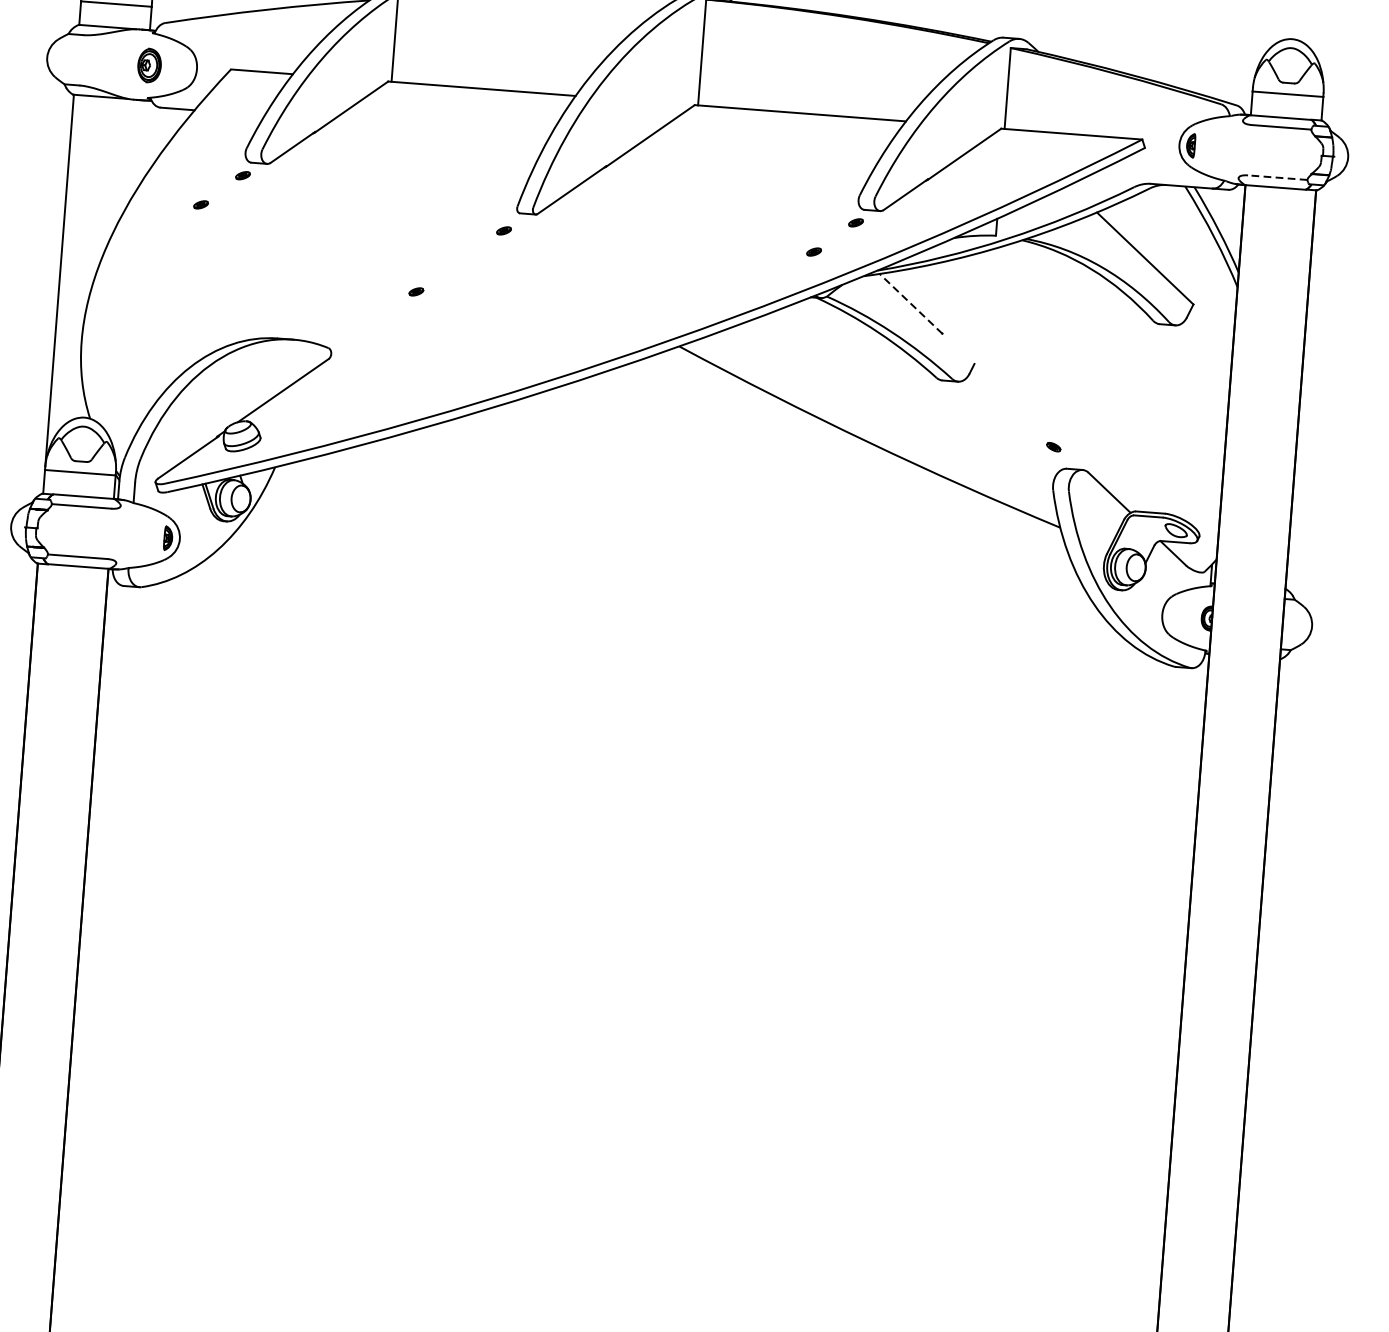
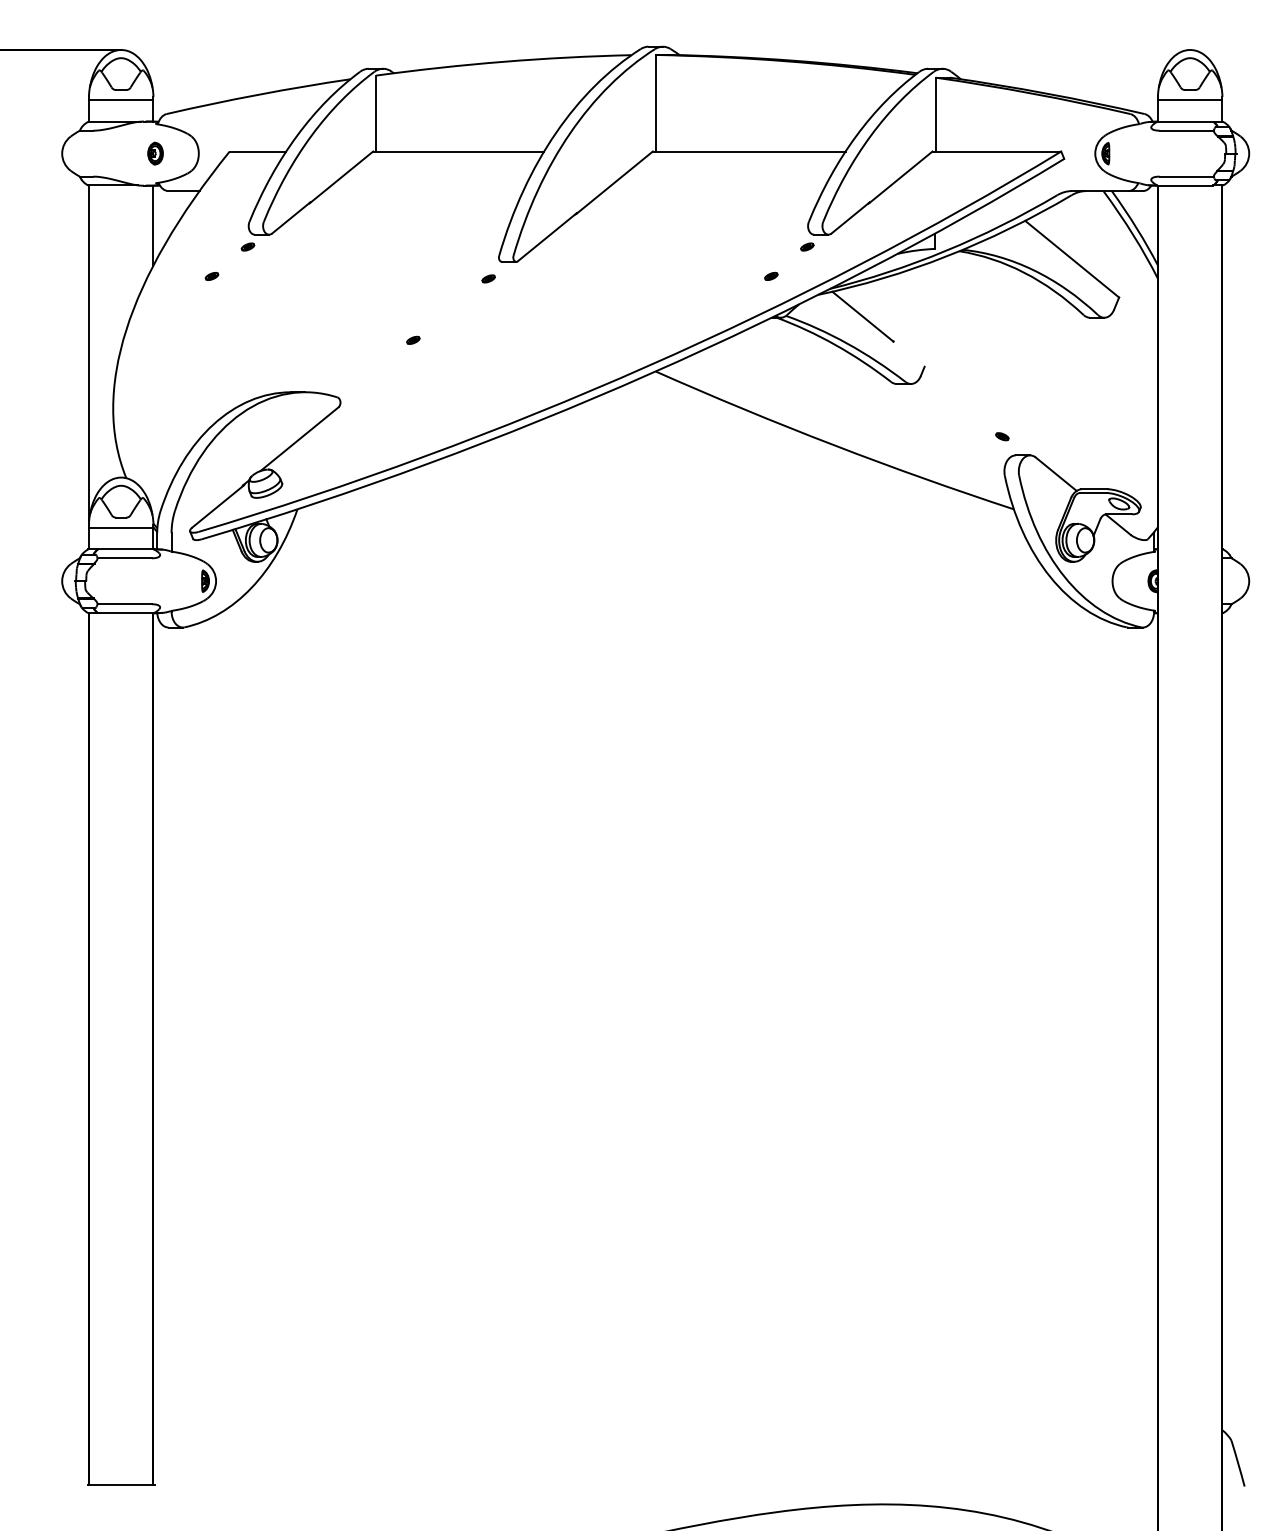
part: (149, 65) -> (155, 153), size x0.71
line: (141, 144) -> (153, 225), added
line: (1277, 177) -> (1186, 176), dashed -> solid
line: (910, 303) -> (862, 316), dashed -> solid

